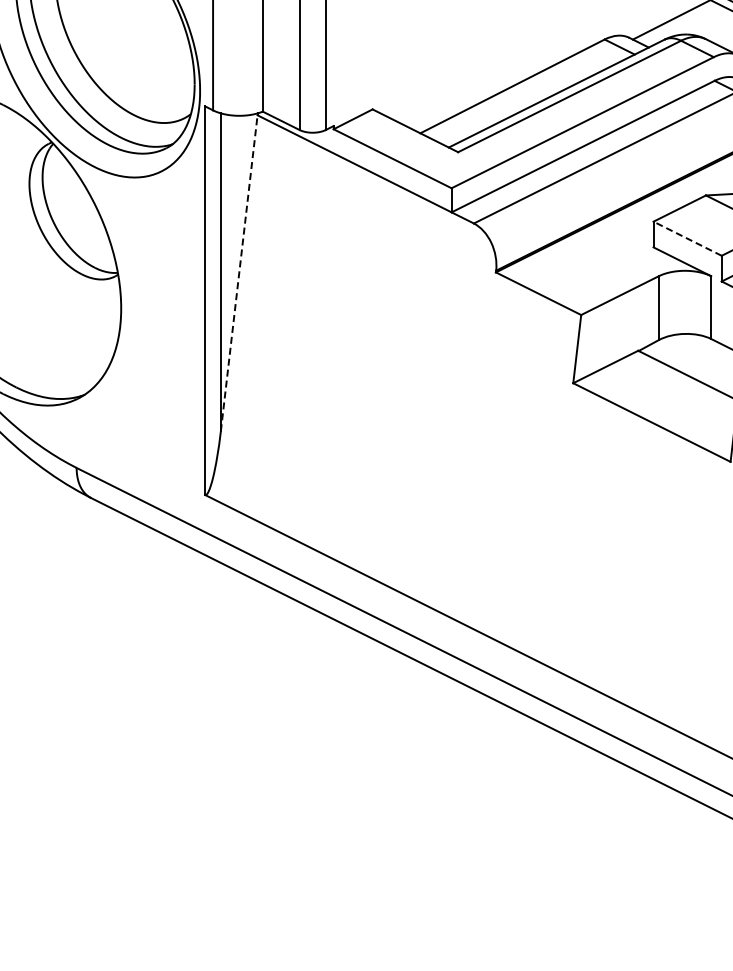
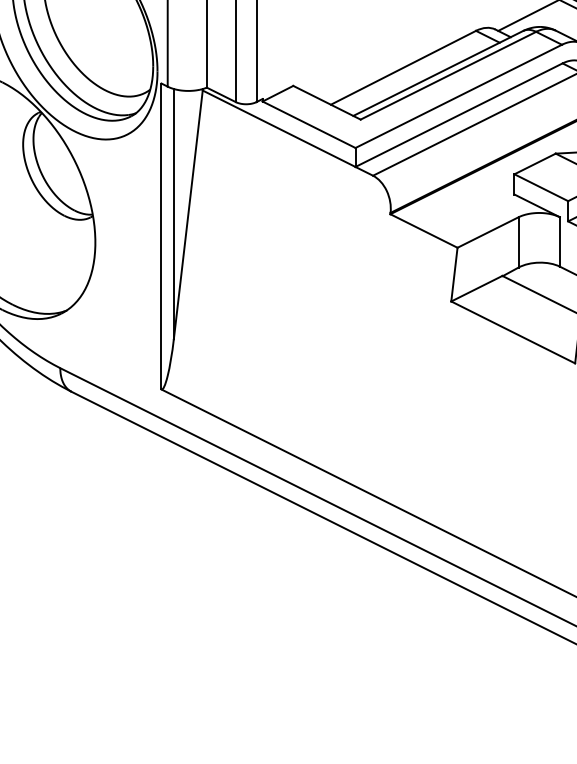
line: (687, 238) -> (541, 187), dashed -> solid
line: (239, 272) -> (188, 214), dashed -> solid

